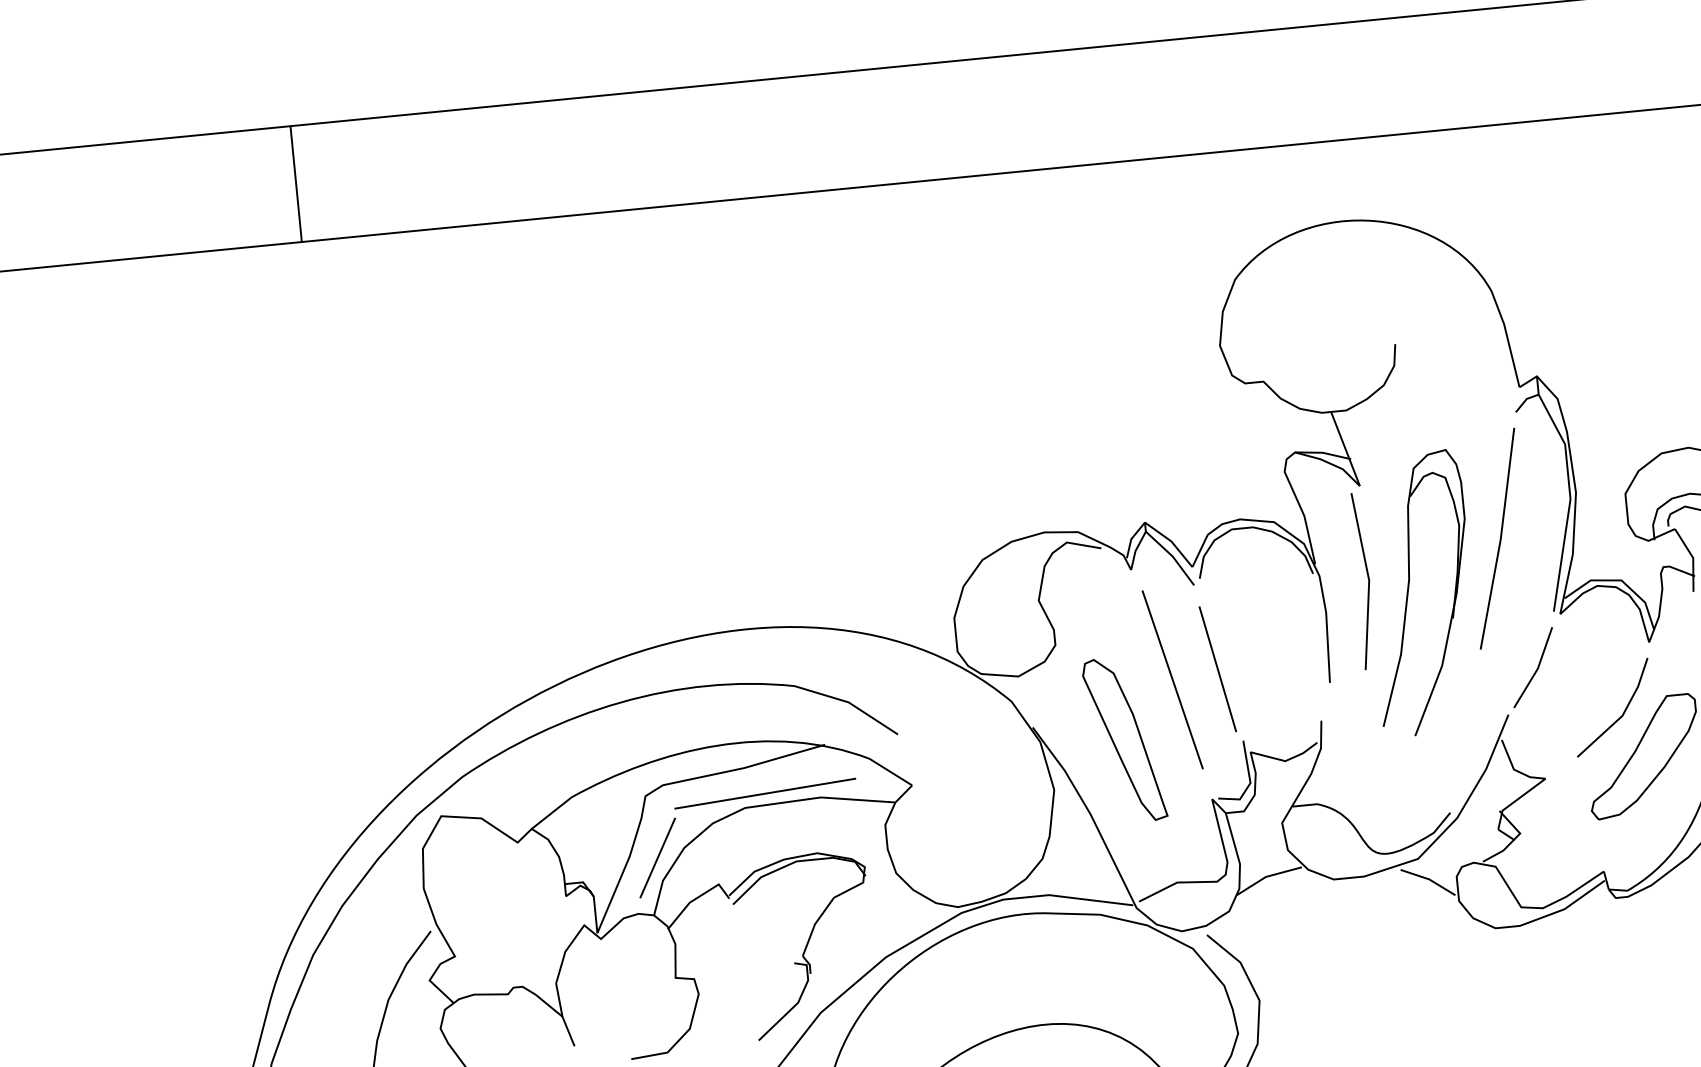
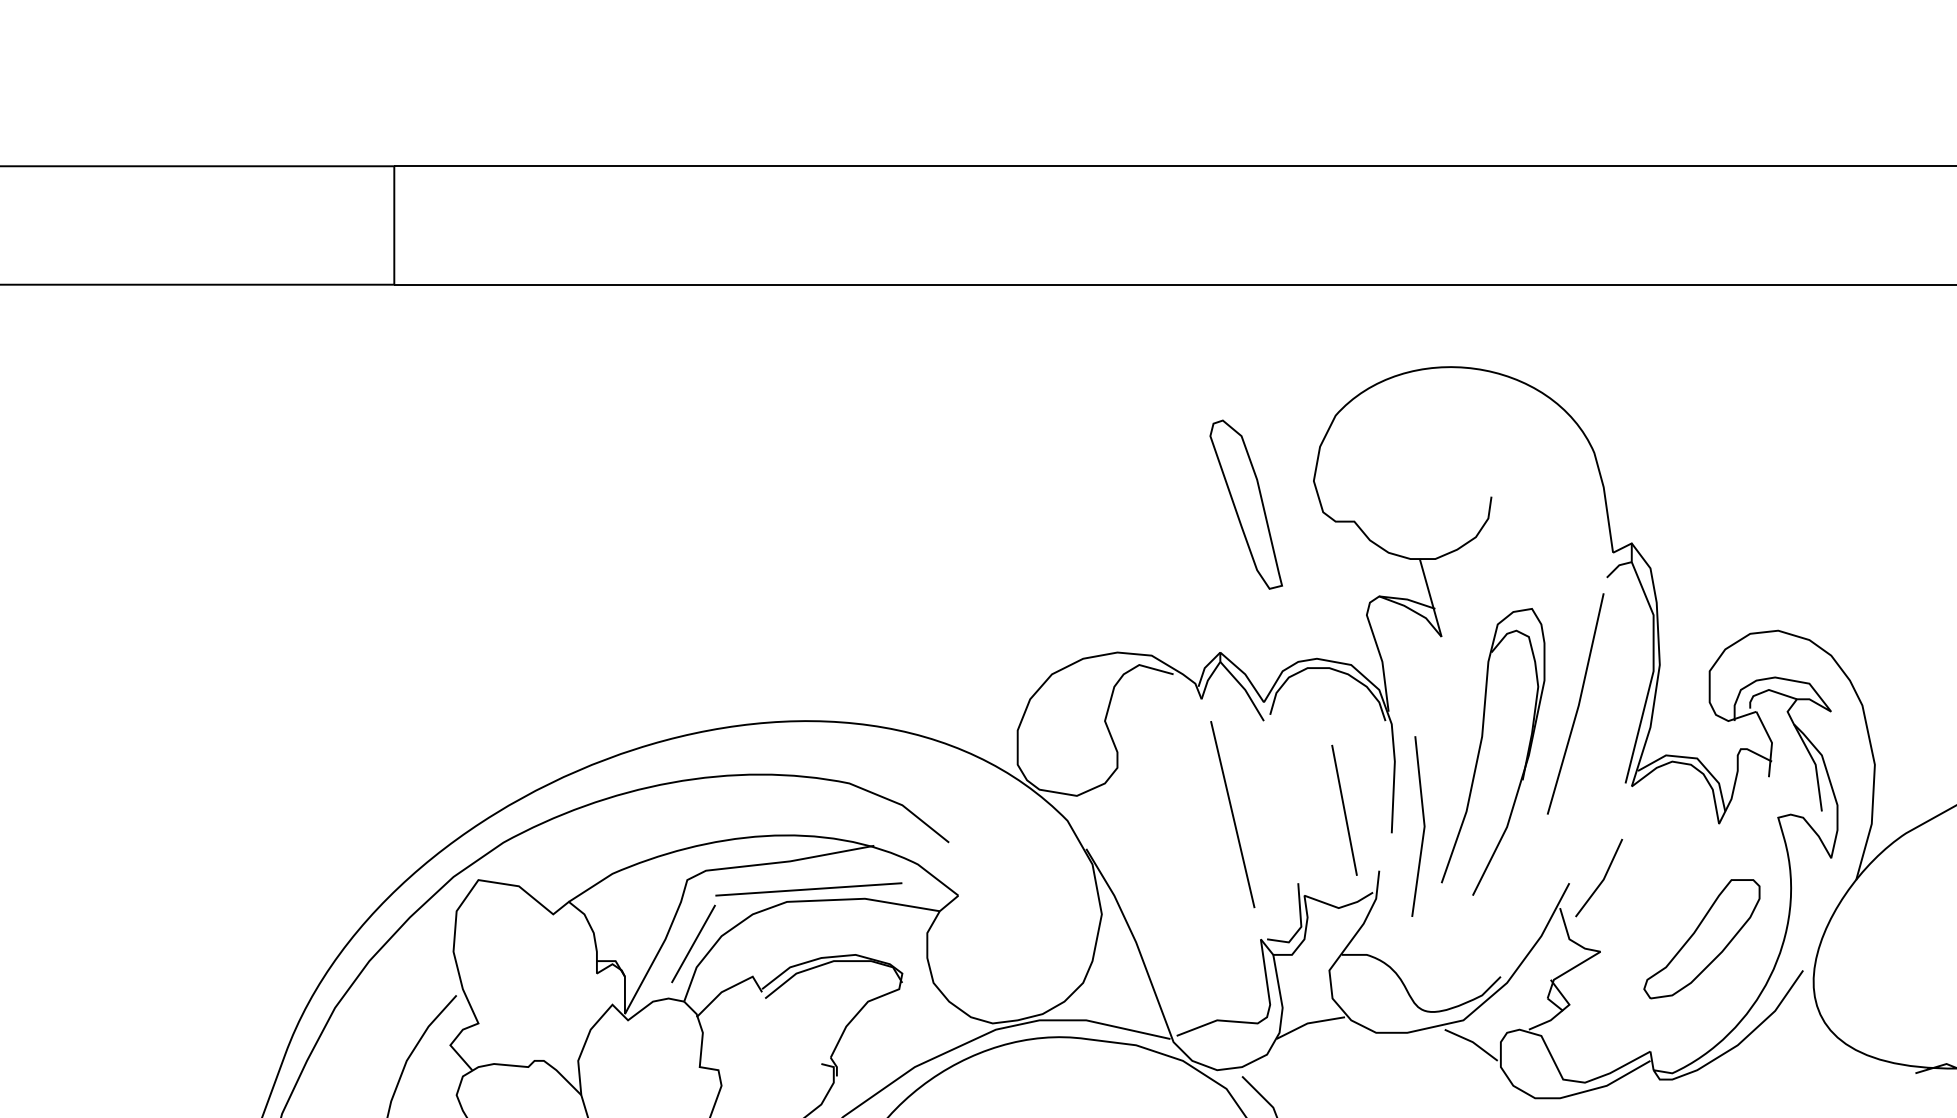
curve: (1368, 580) -> (1423, 826), moved
line: (1217, 668) -> (1344, 809), moved
curve: (1536, 668) -> (1602, 879), moved
curve: (1622, 712) -> (1685, 892), removed
part: (1124, 739) -> (1245, 504), moved

